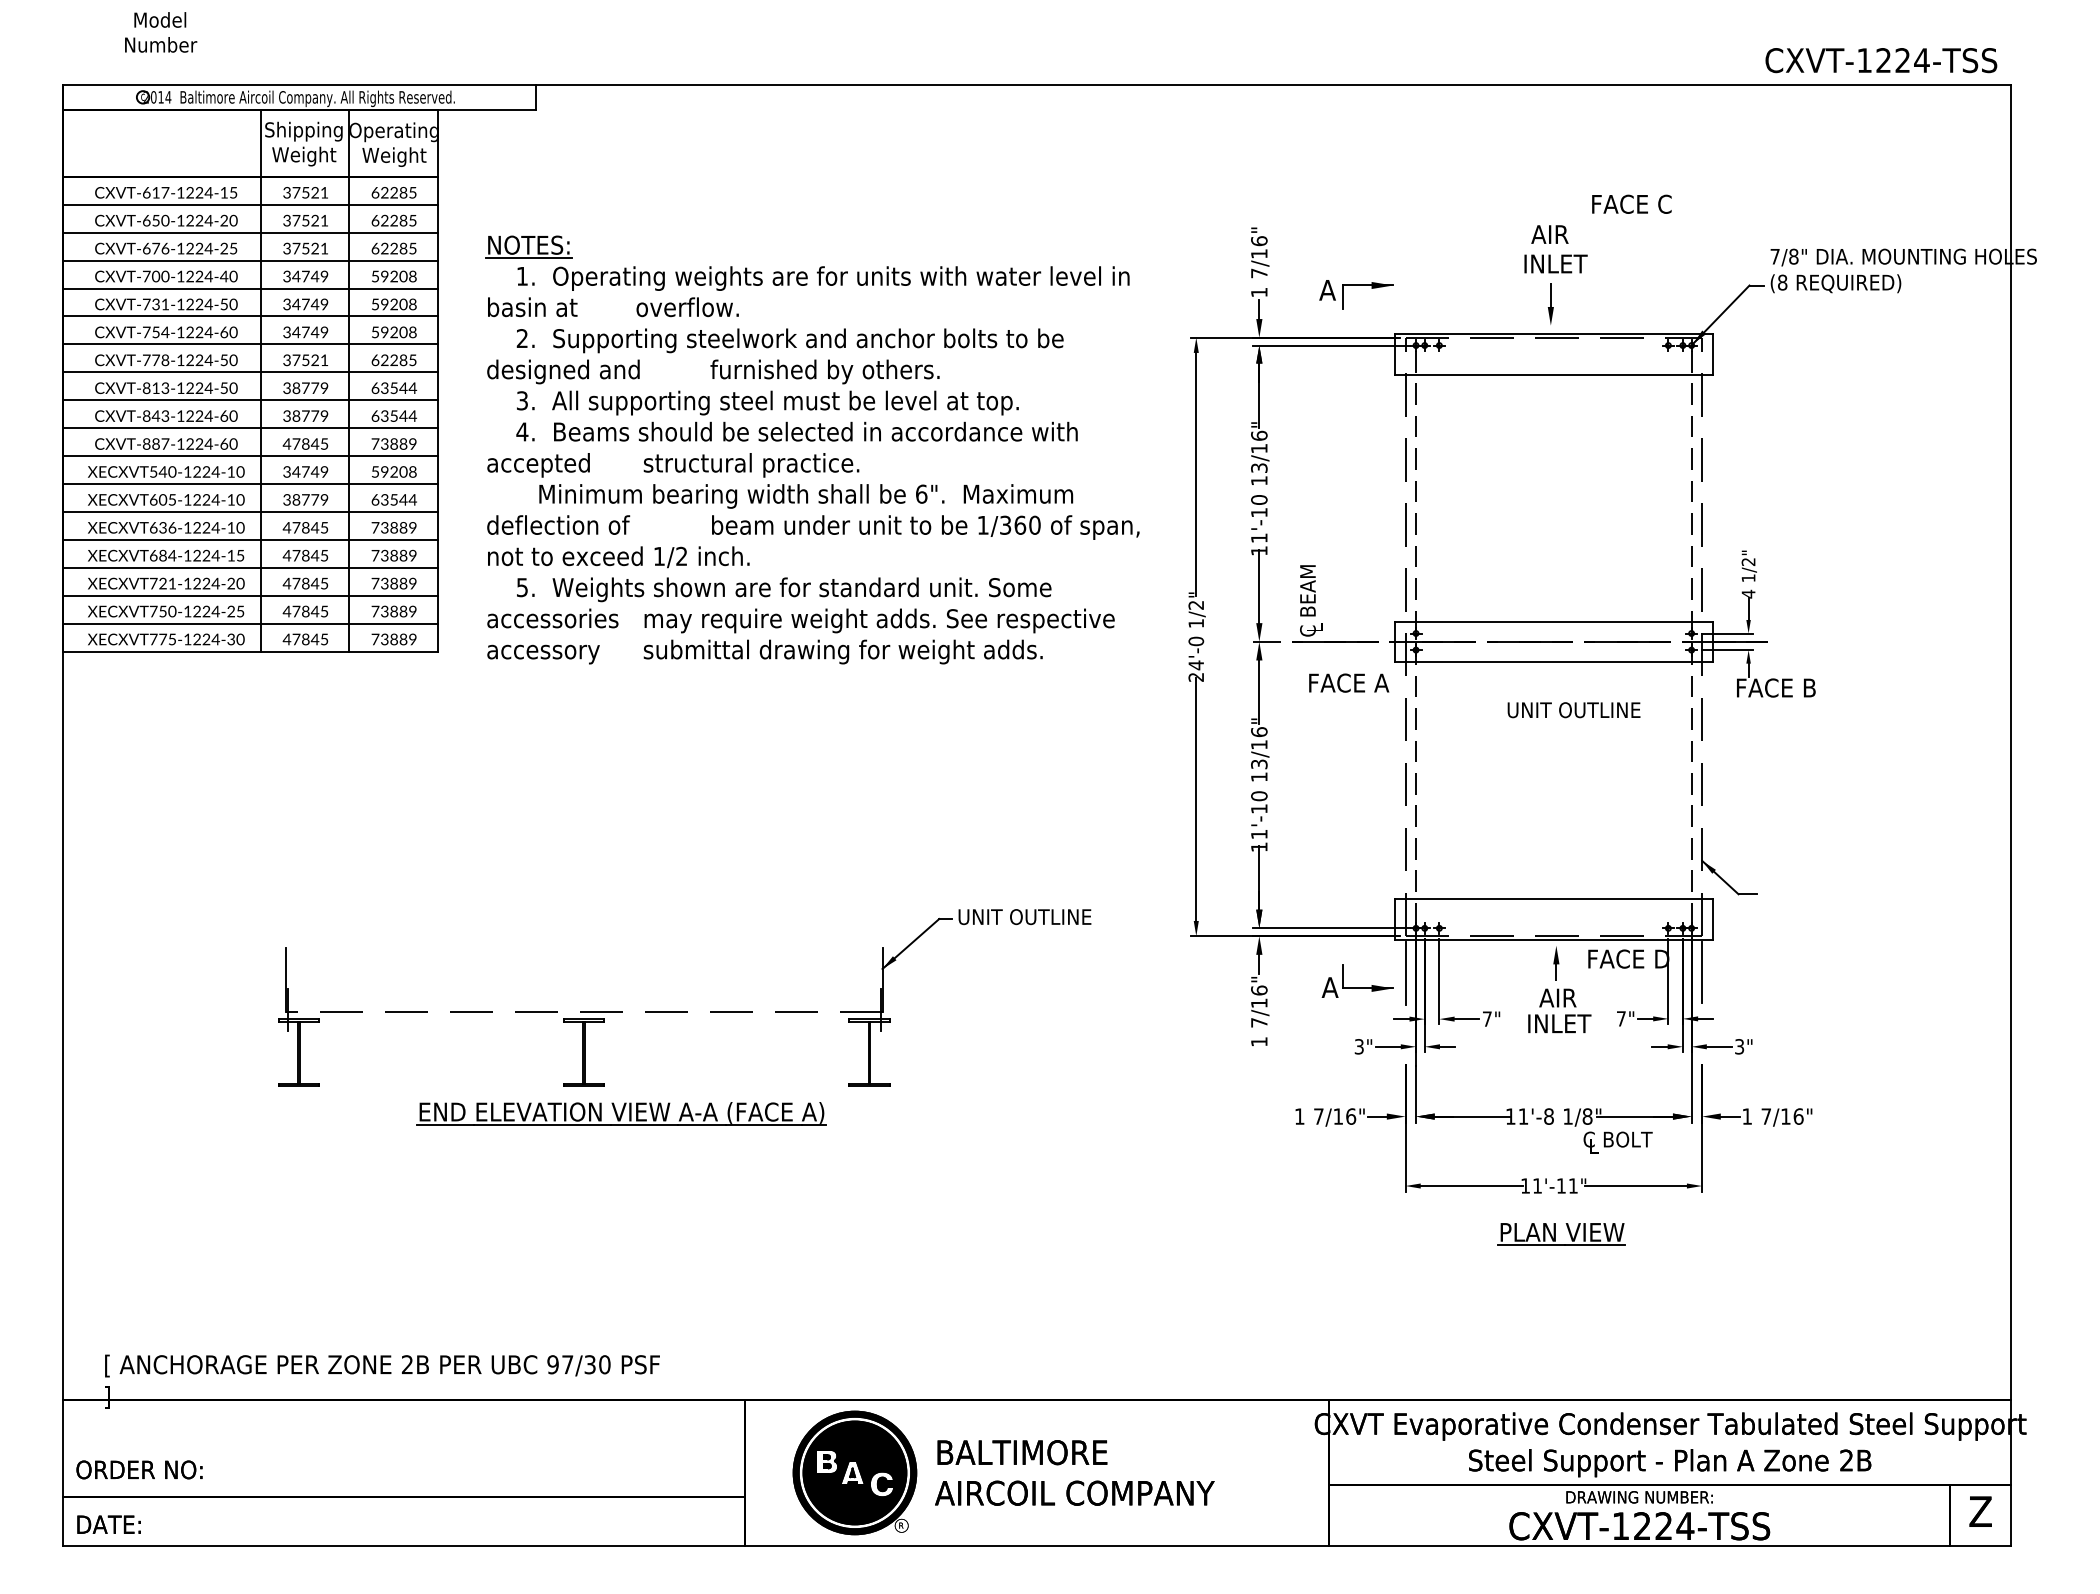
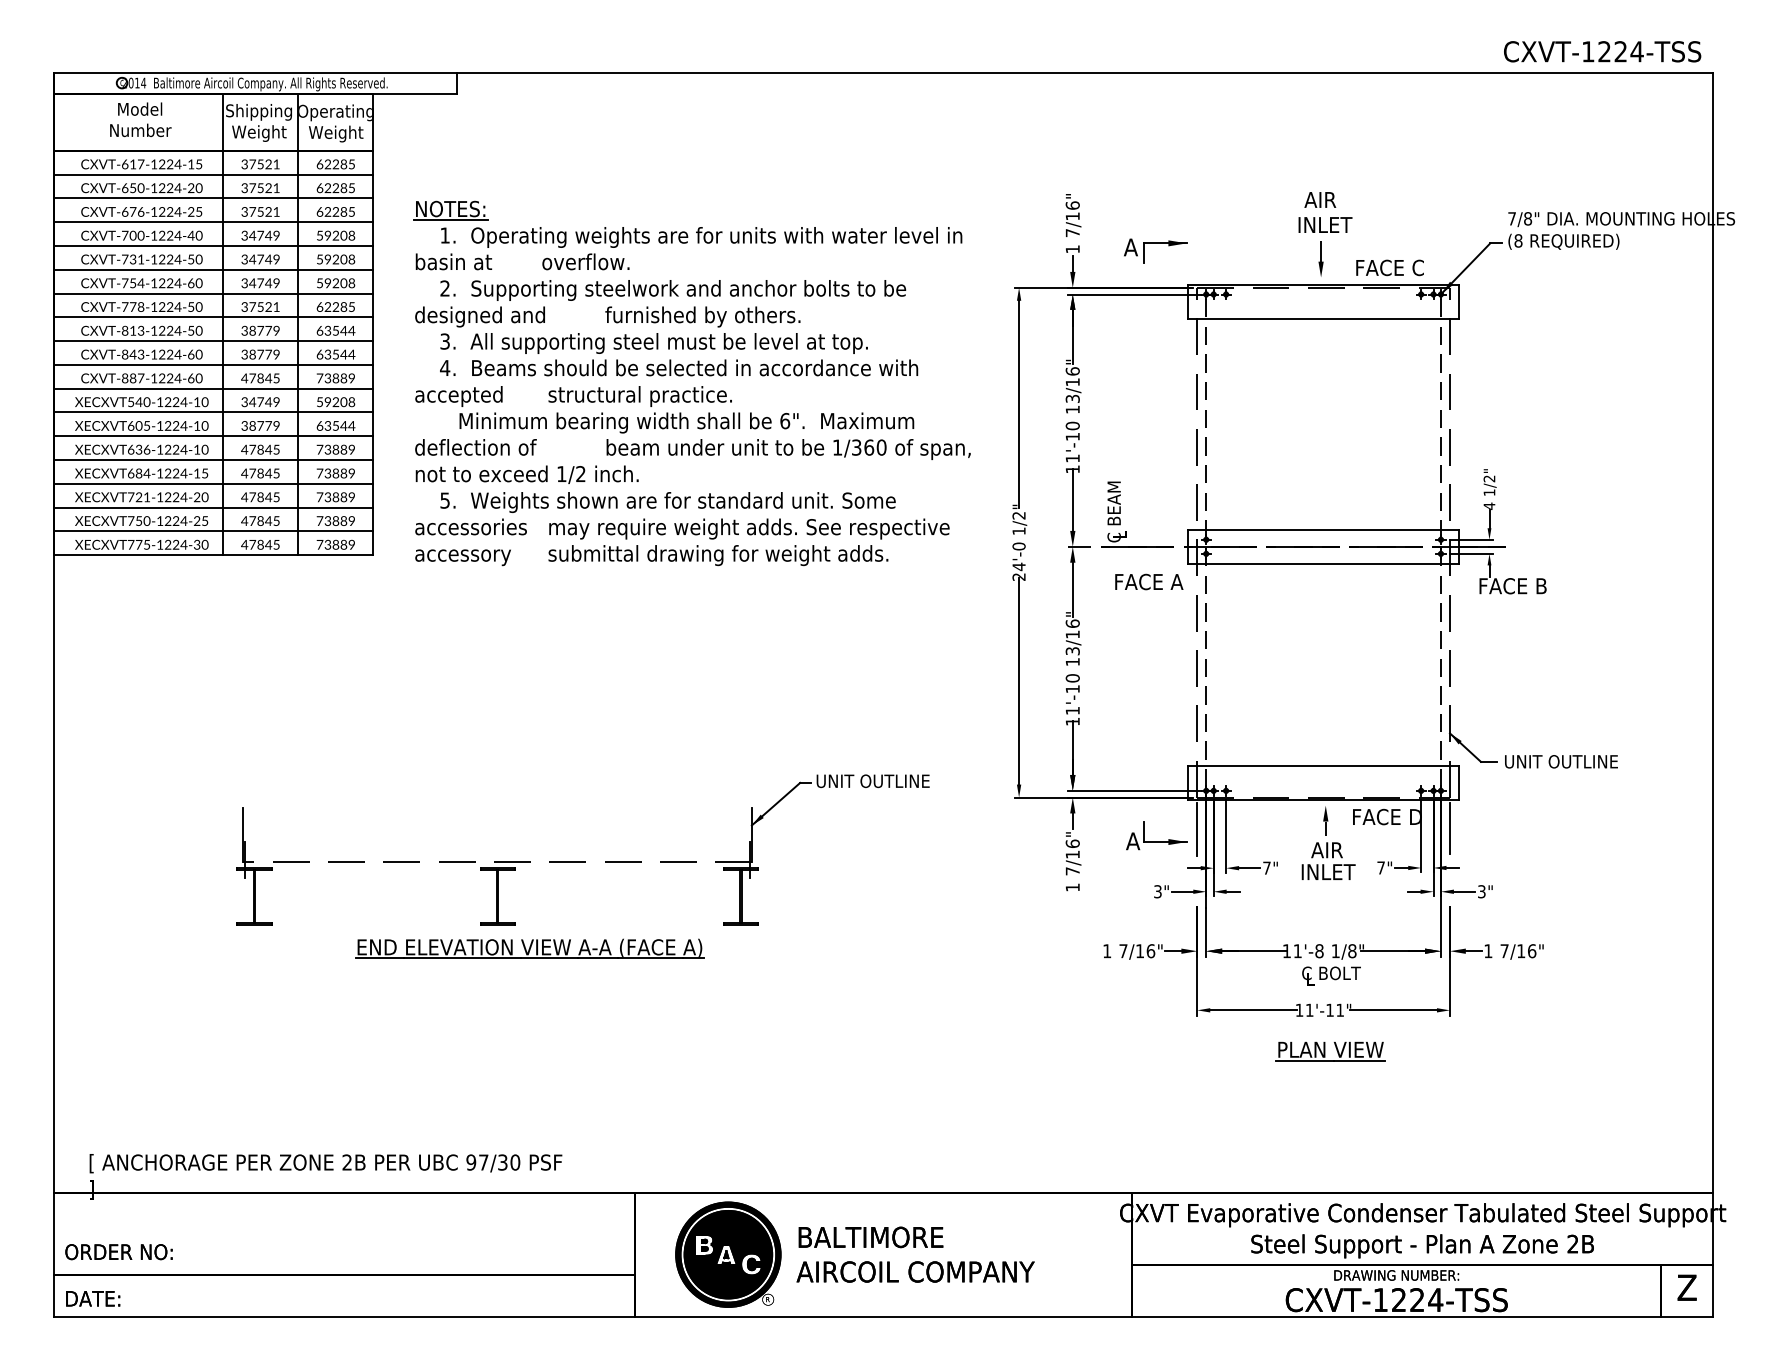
text: (161, 32) -> (141, 119), moved
text: (1631, 203) -> (1389, 267), moved
text: (1573, 710) -> (1560, 762), moved
text: (1617, 1142) -> (1330, 975), moved

